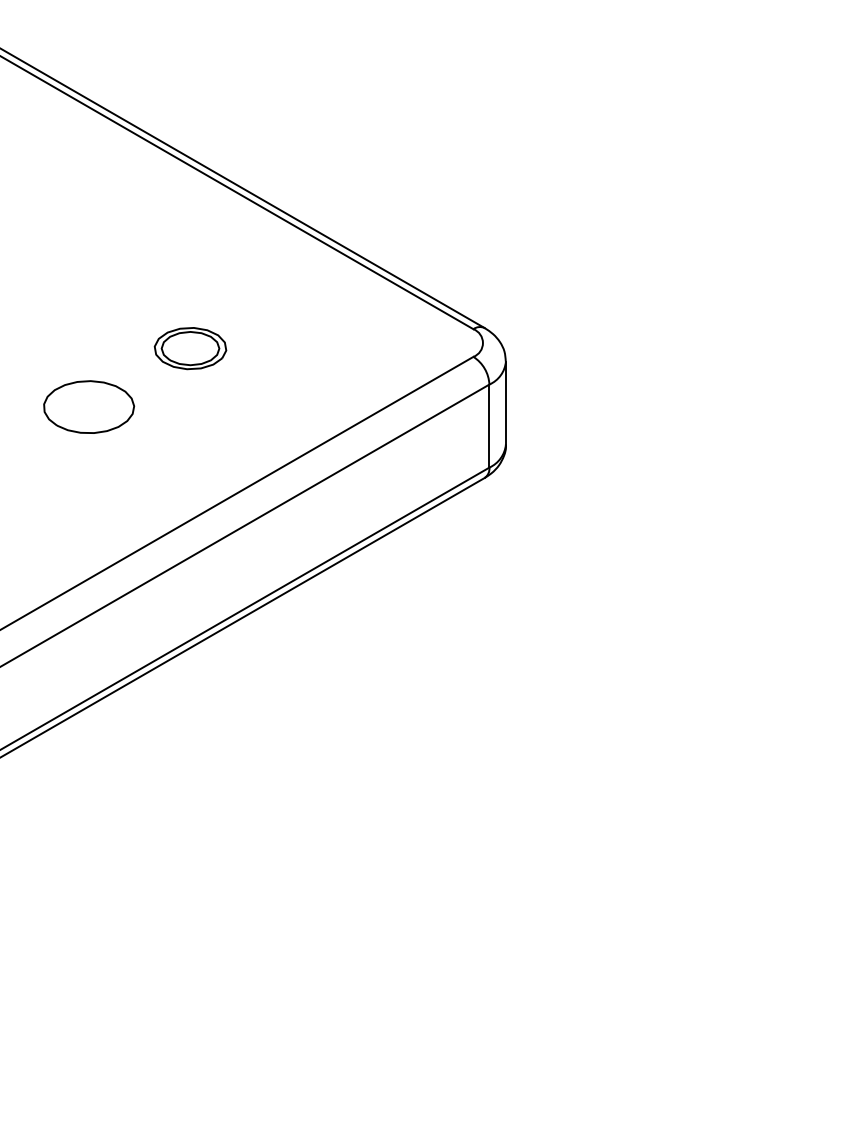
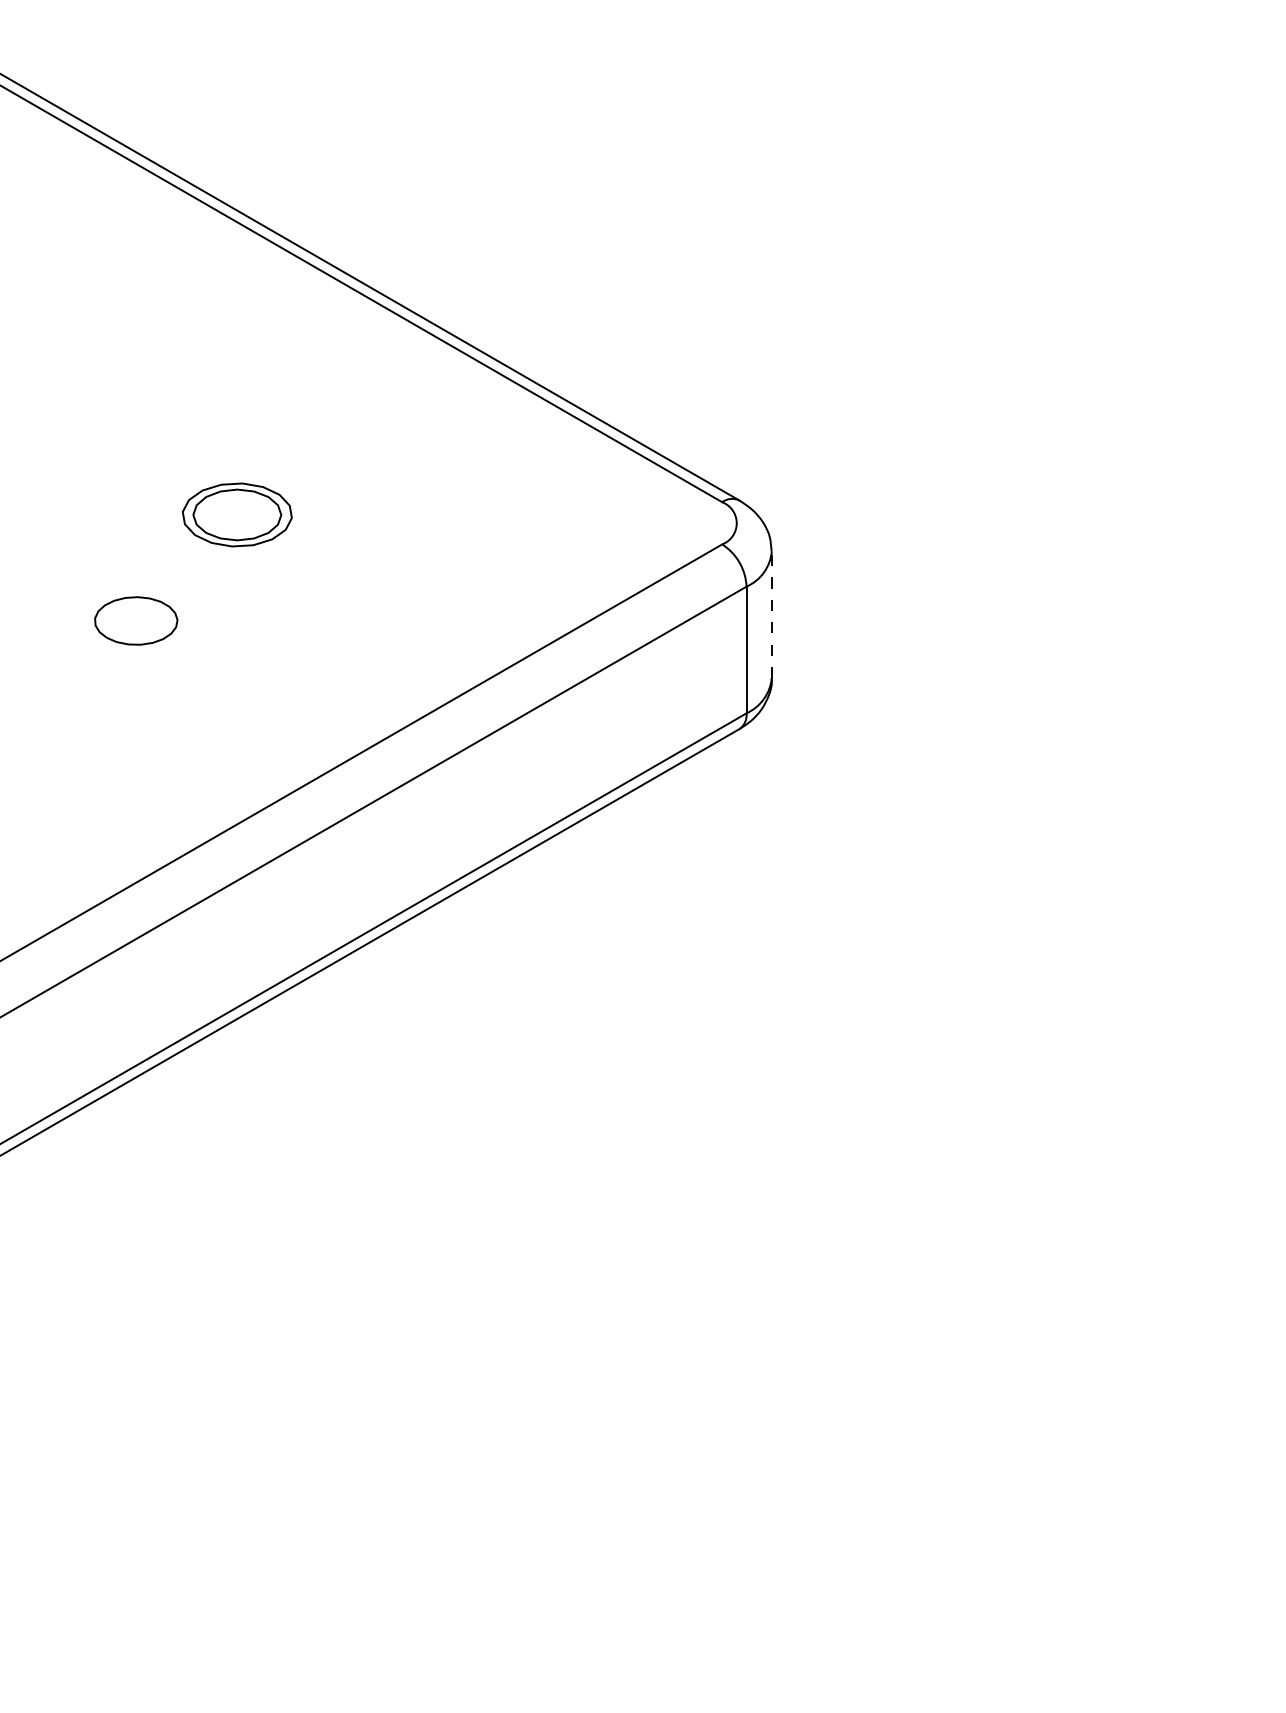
part: (190, 348) -> (237, 514), moved
line: (505, 403) -> (771, 615), solid -> dashed
part: (89, 406) -> (136, 620), size x0.6

